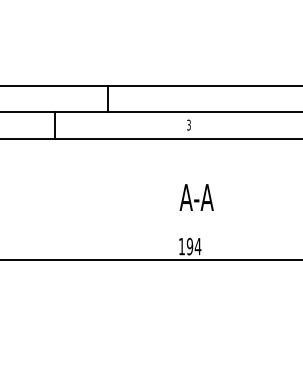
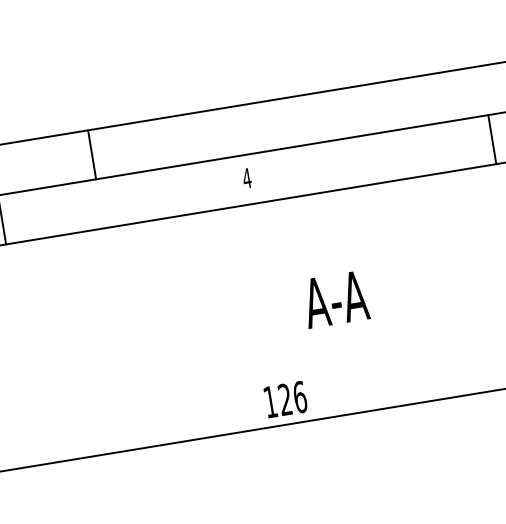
text: (188, 124) -> (246, 177), 3 -> 4
text: (196, 197) -> (335, 299), moved
text: (193, 246) -> (291, 398), 194 -> 126

